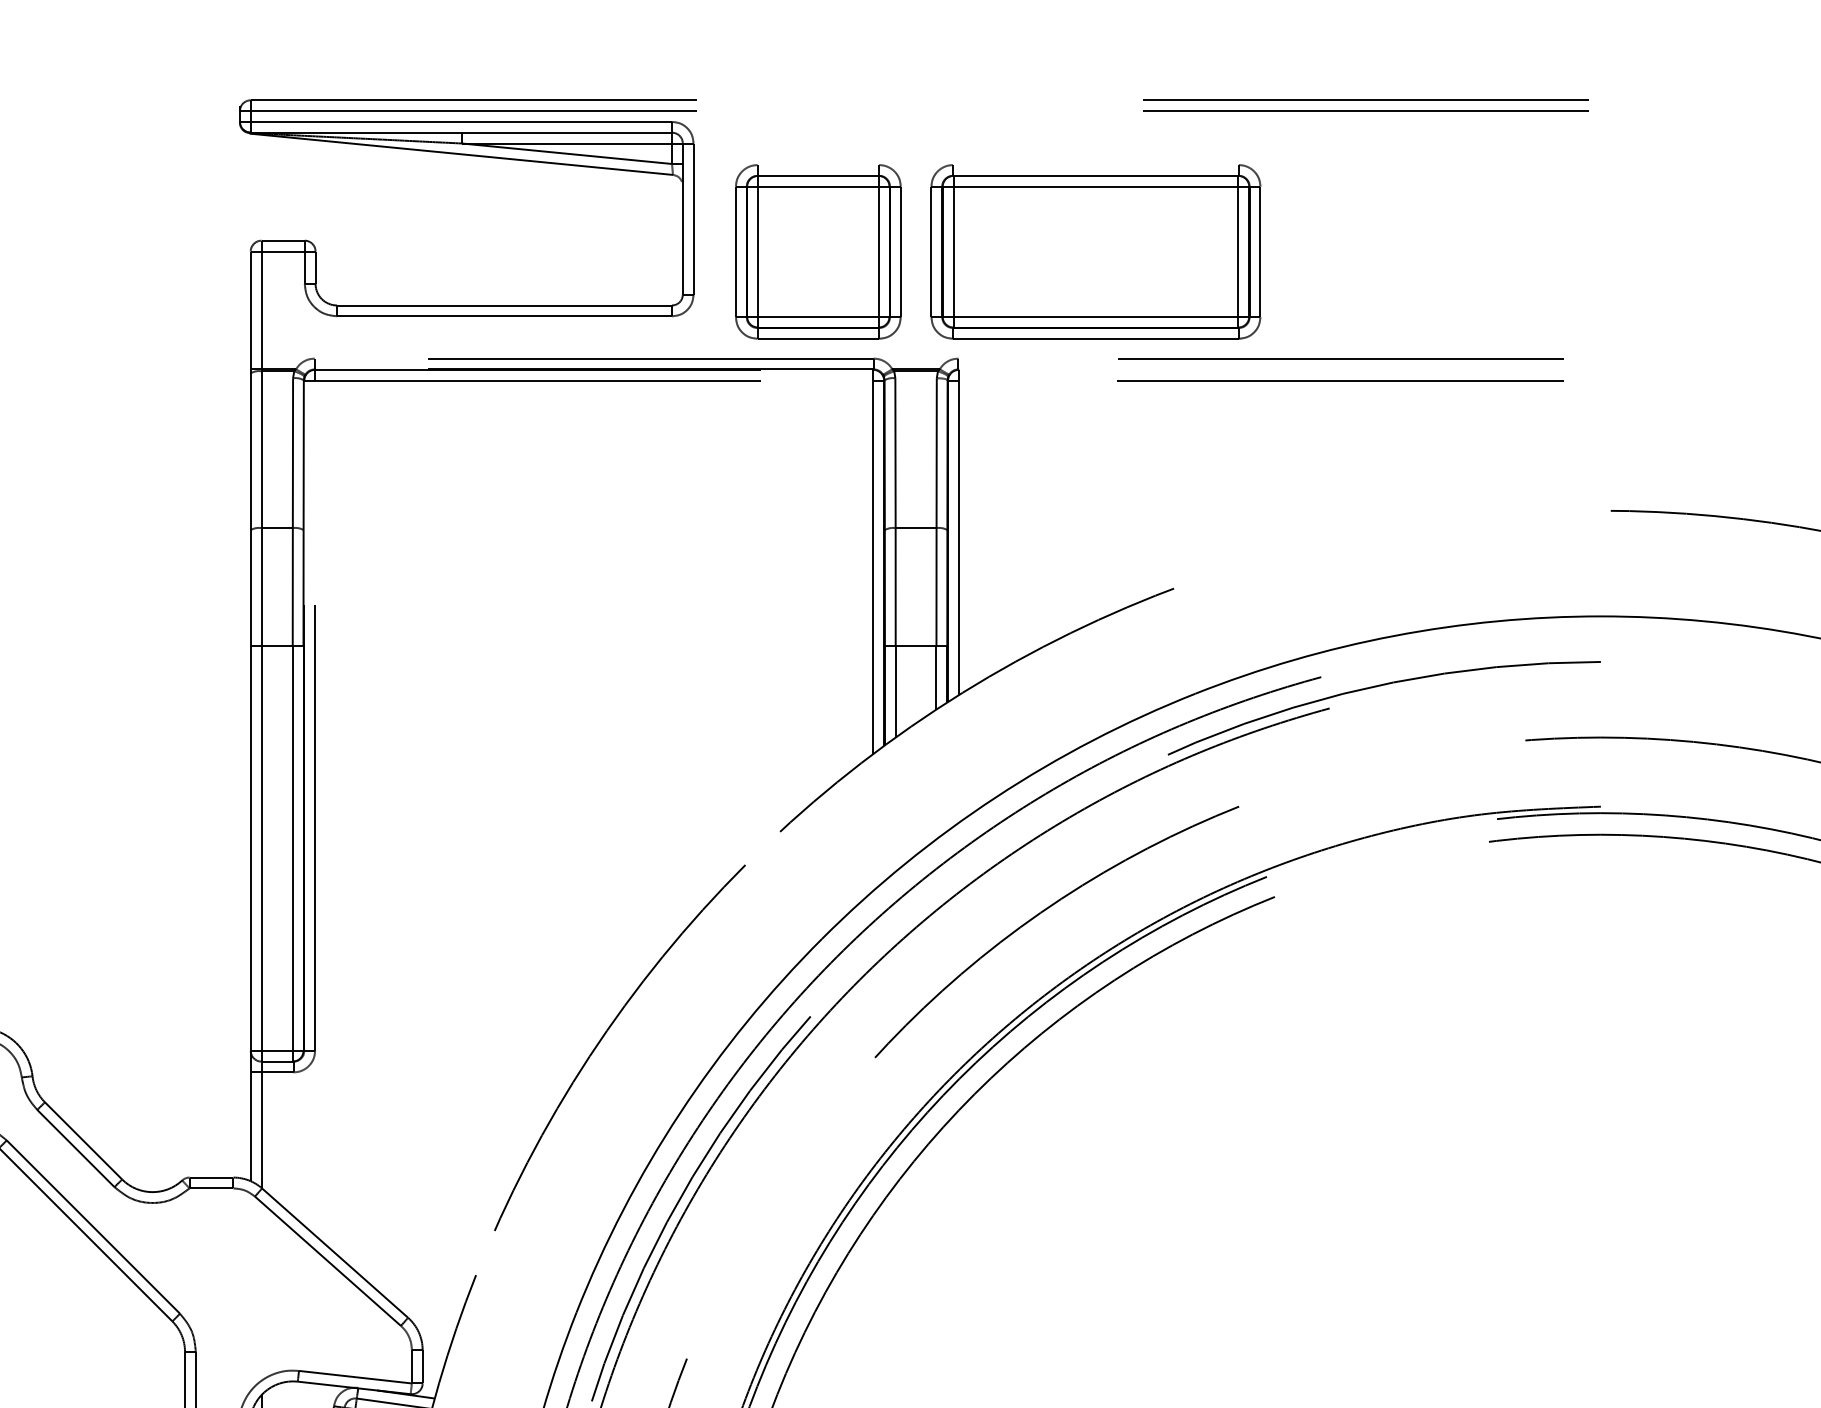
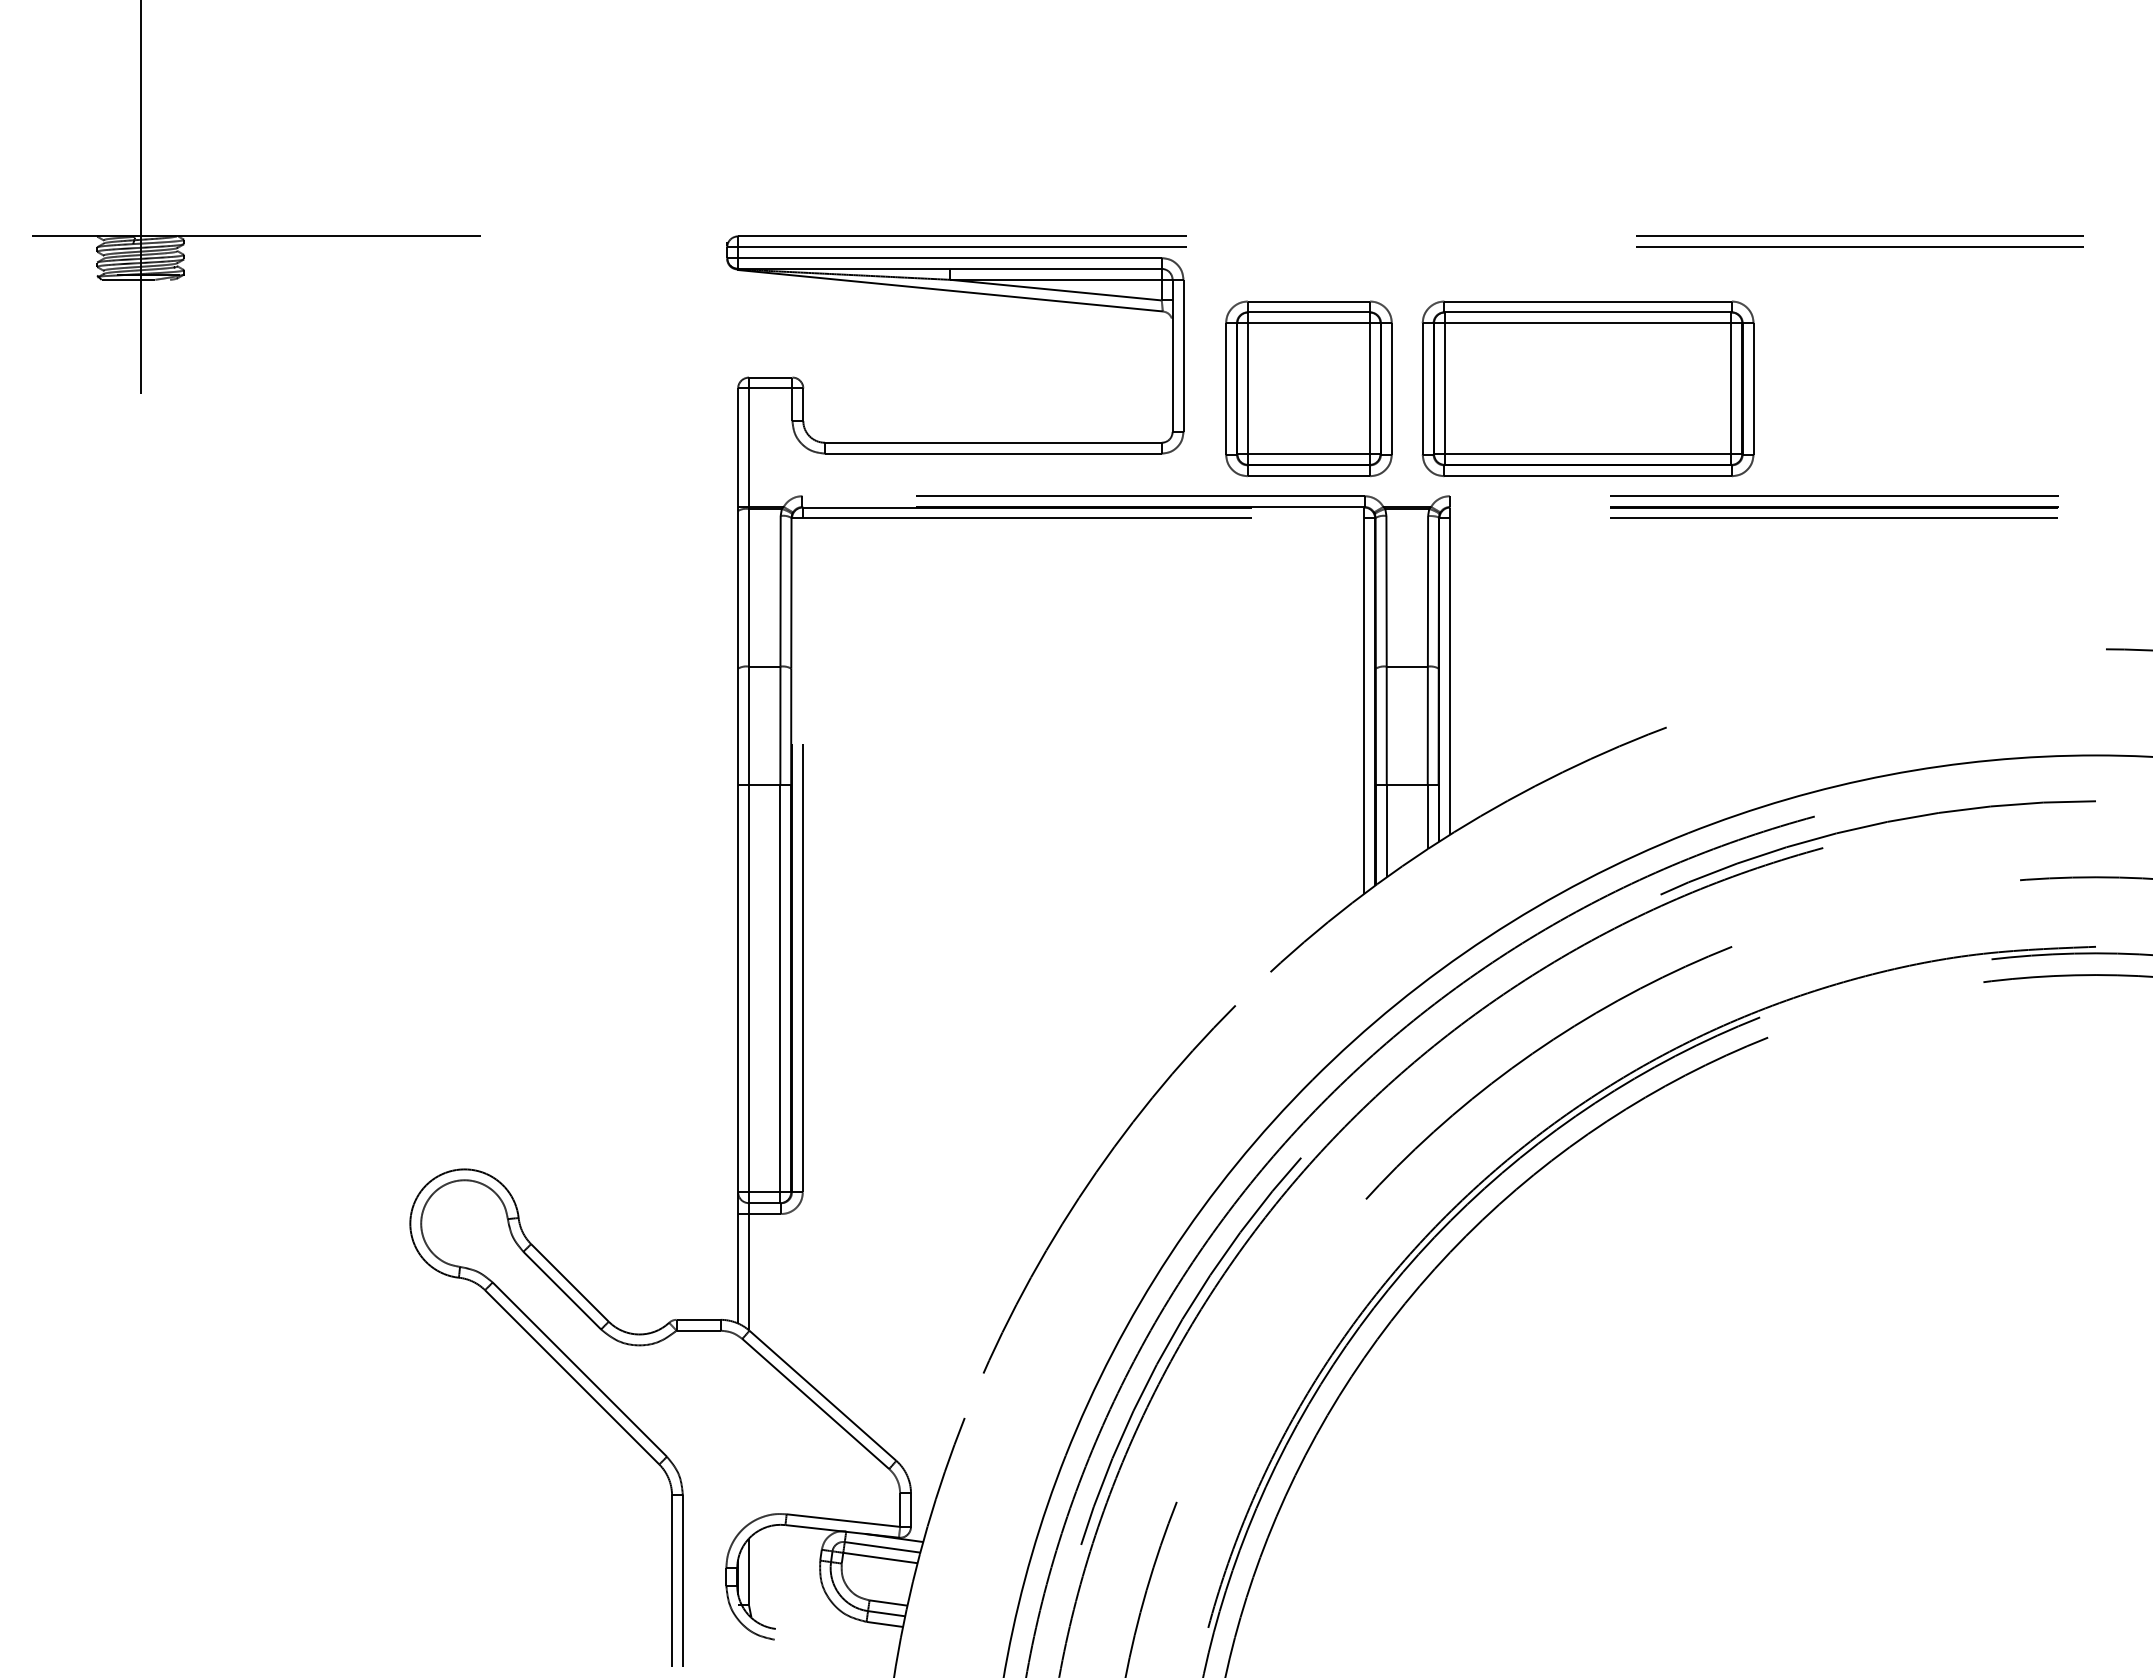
line: (817, 165) -> (1308, 301), added
line: (1095, 165) -> (1587, 301), added
line: (1340, 369) -> (1834, 507), added

